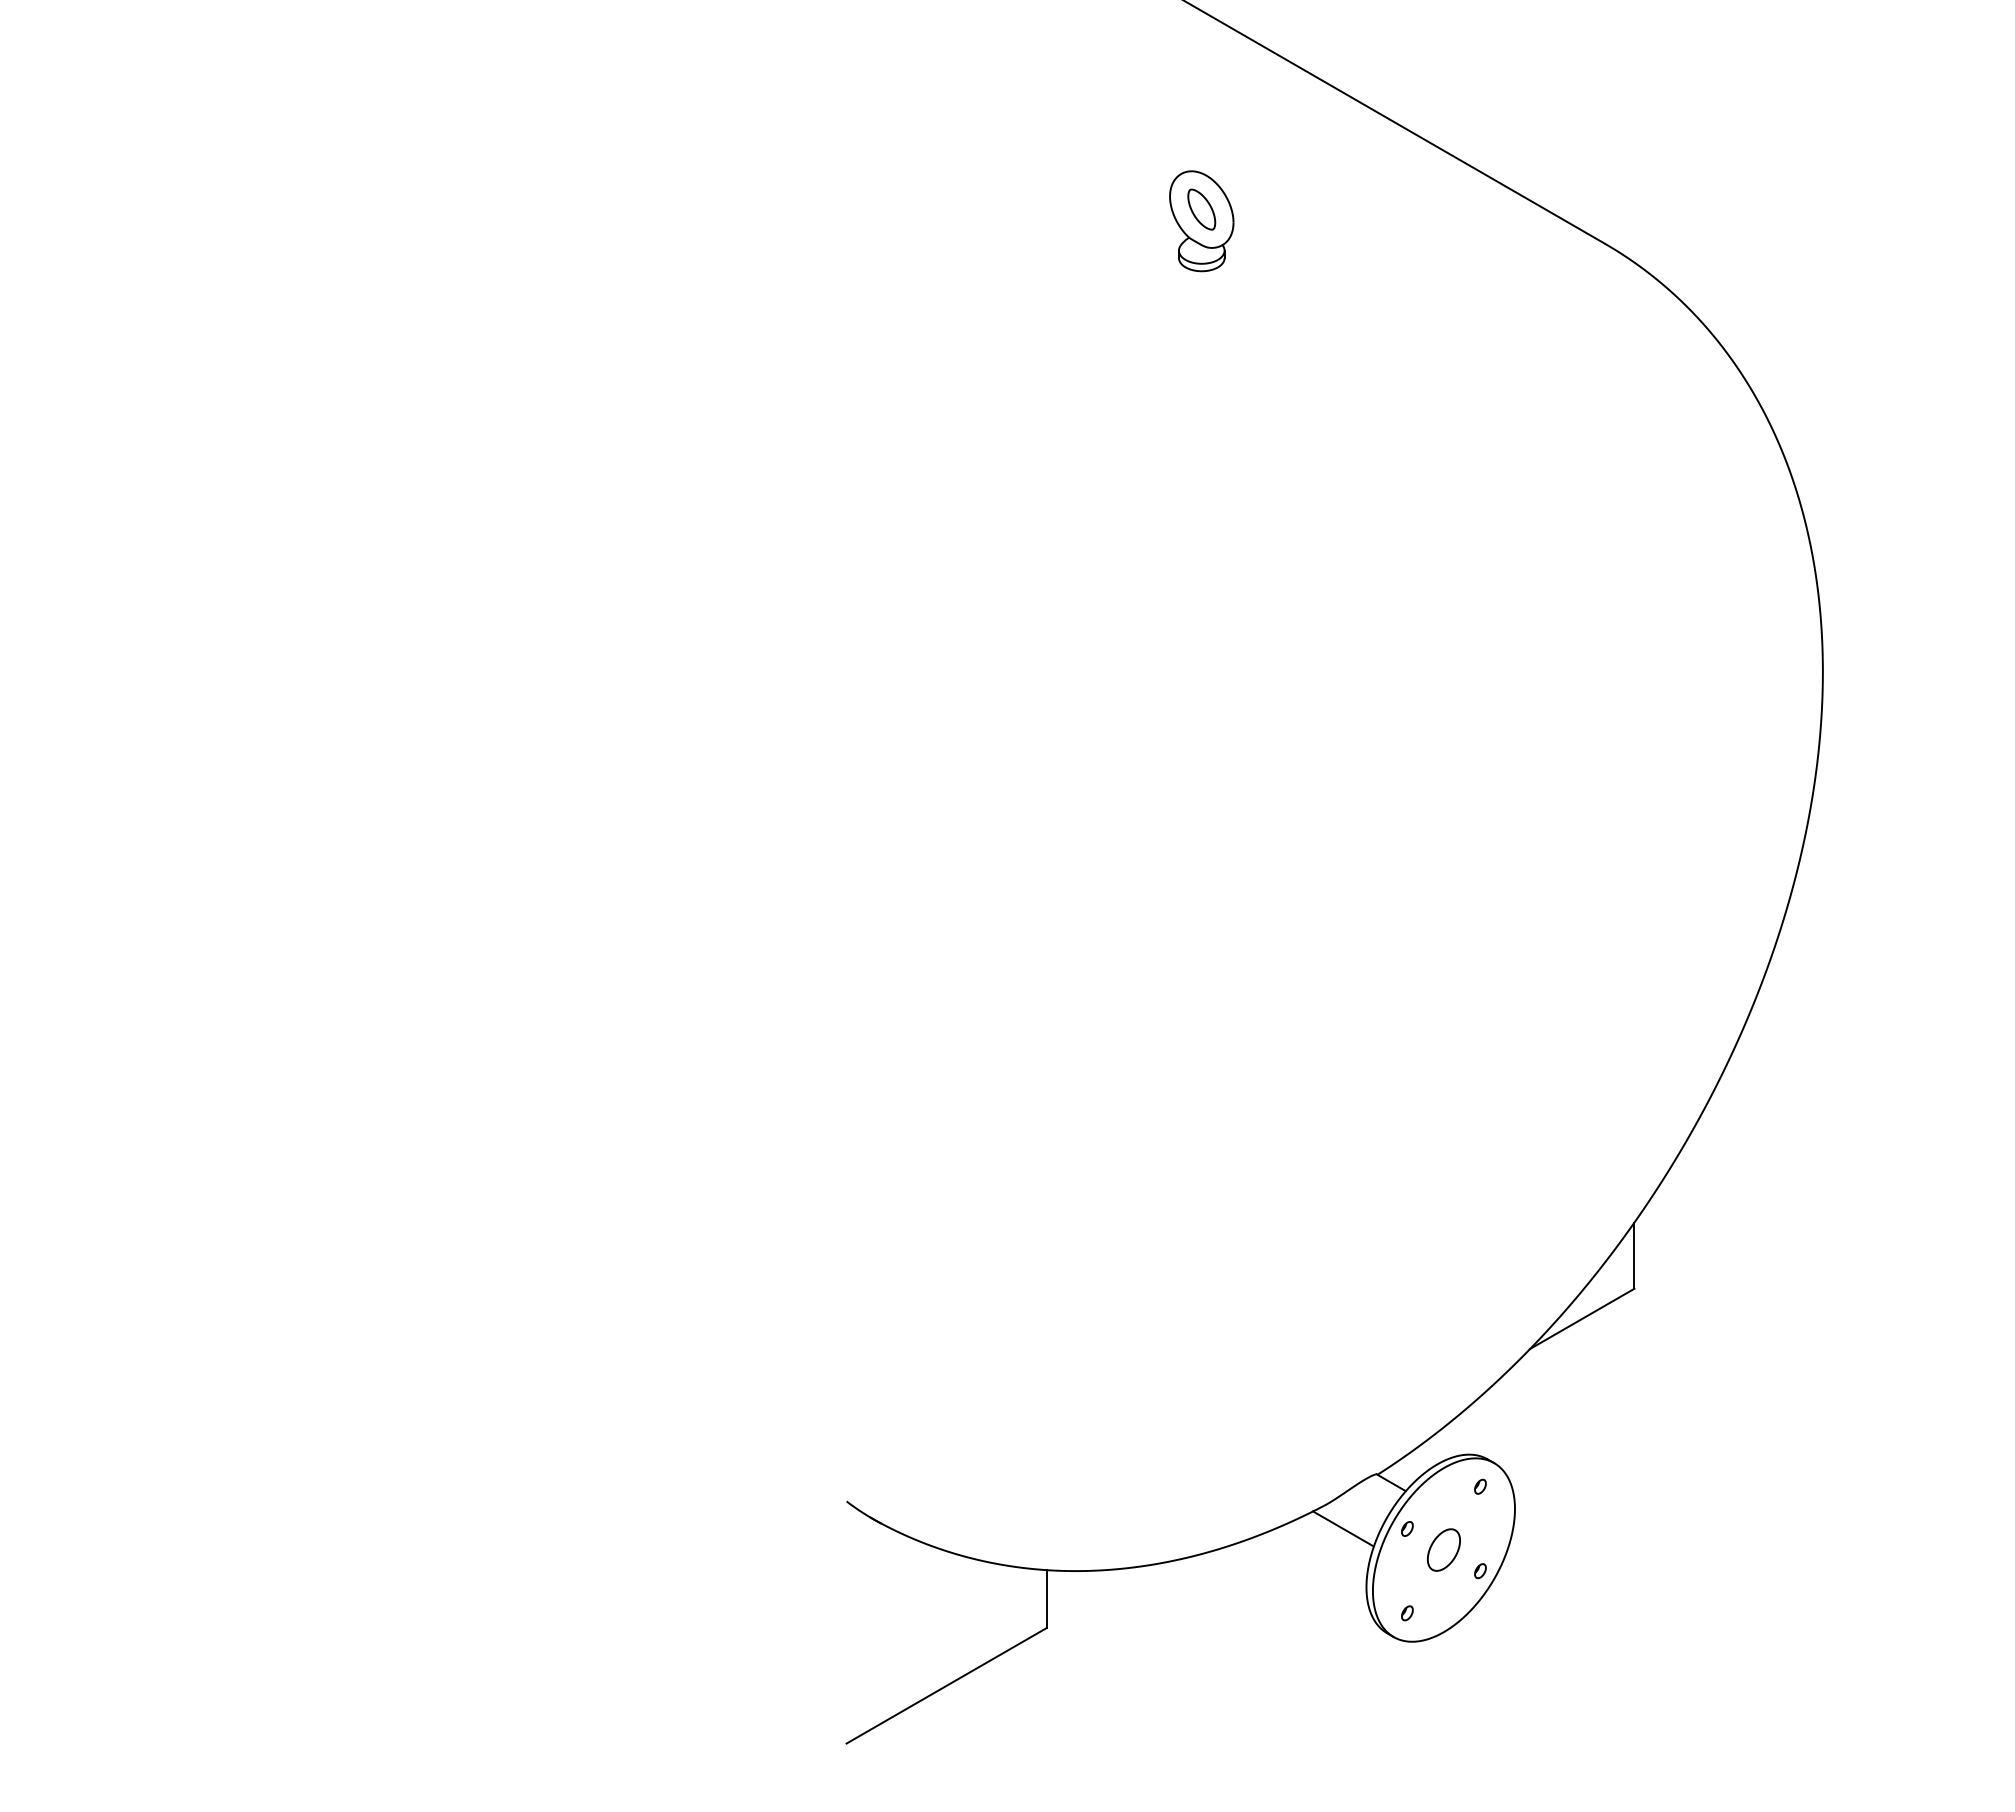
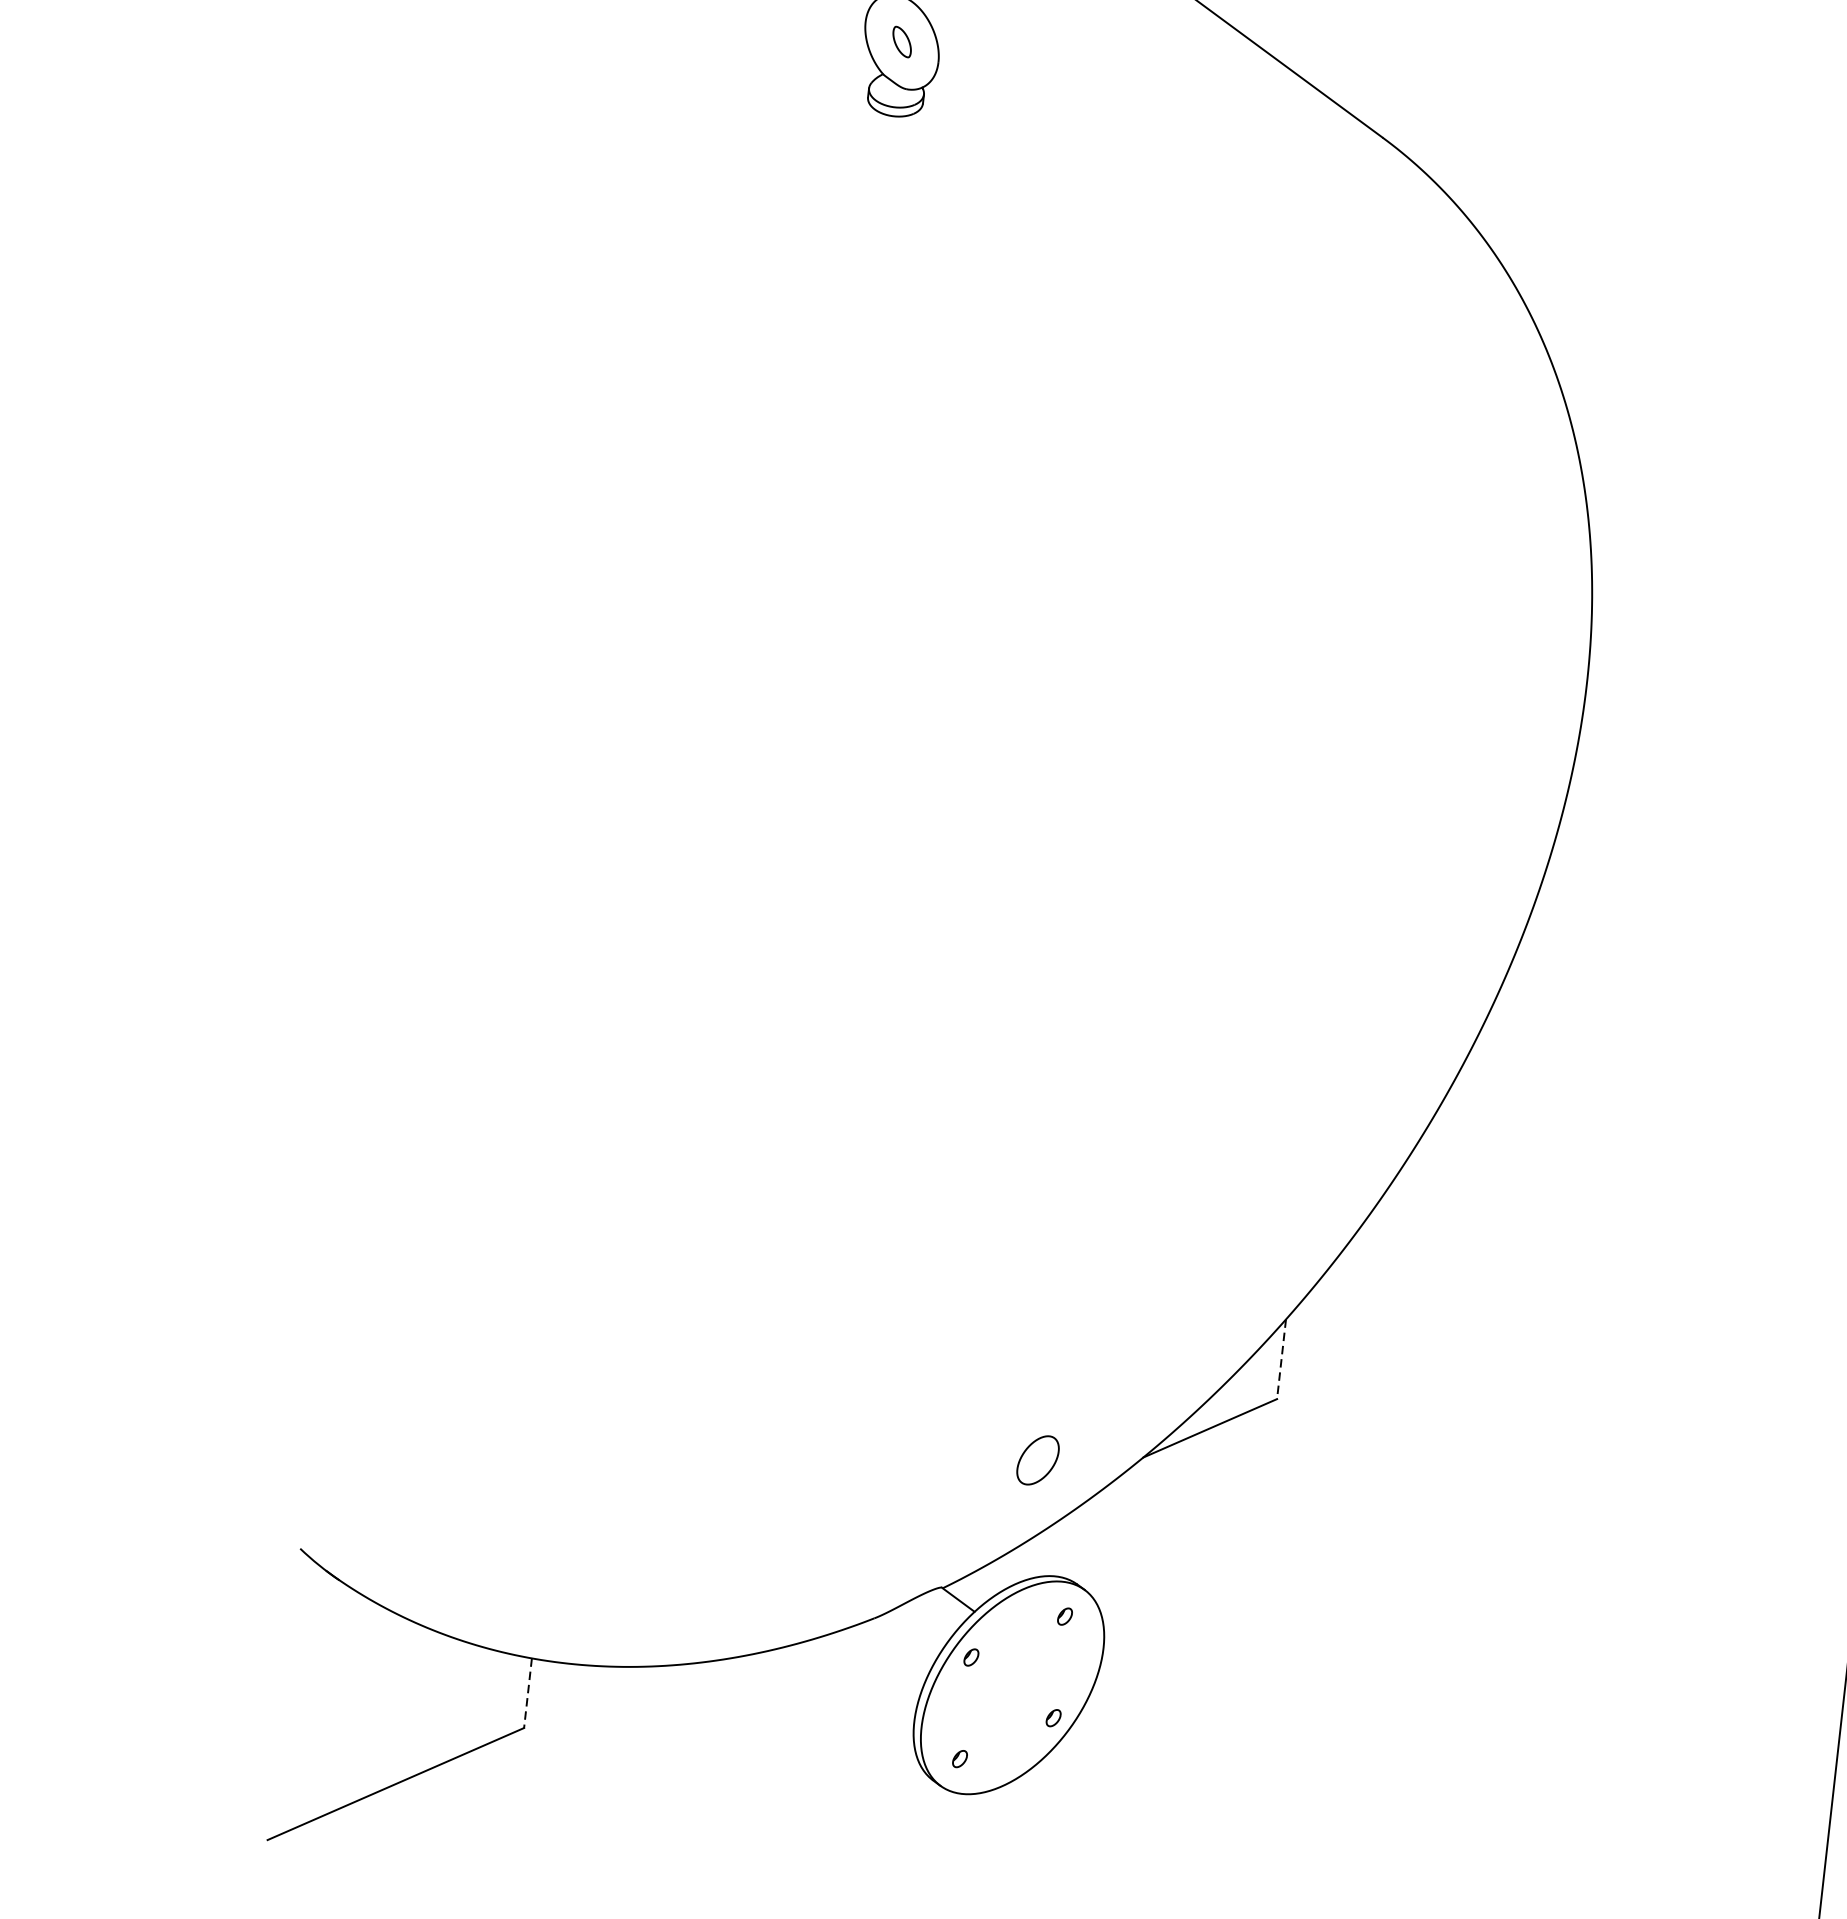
part: (1201, 209) -> (901, 41), size x0.6
line: (1634, 1256) -> (1281, 1360), solid -> dashed
line: (1343, 1528) -> (894, 1648), removed
part: (1443, 1549) -> (1037, 1459), moved
line: (1046, 1599) -> (527, 1693), solid -> dashed

